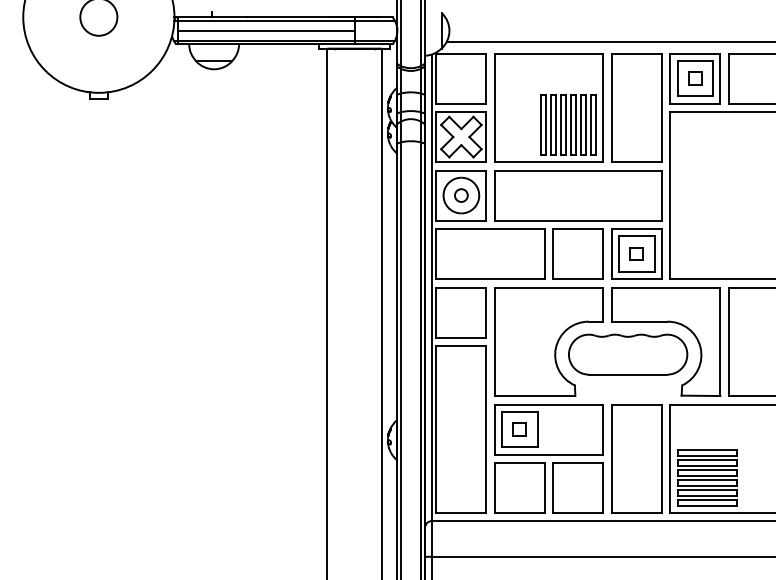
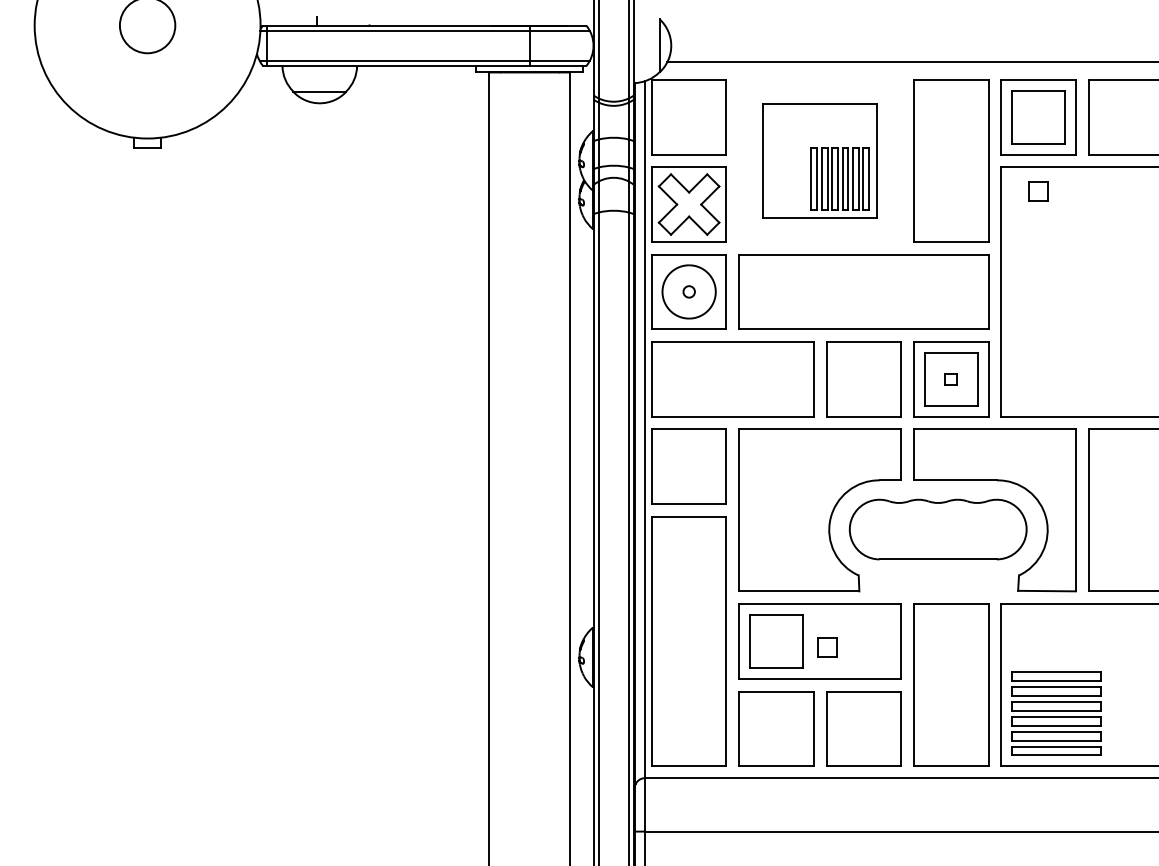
line: (266, 30) -> (398, 45), removed
part: (695, 78) -> (1038, 191), moved
part: (548, 107) -> (819, 160), size x0.7
circle: (461, 195) -> (689, 291), size x0.6
part: (636, 253) -> (950, 378), size x0.6
part: (519, 429) -> (826, 647), moved

